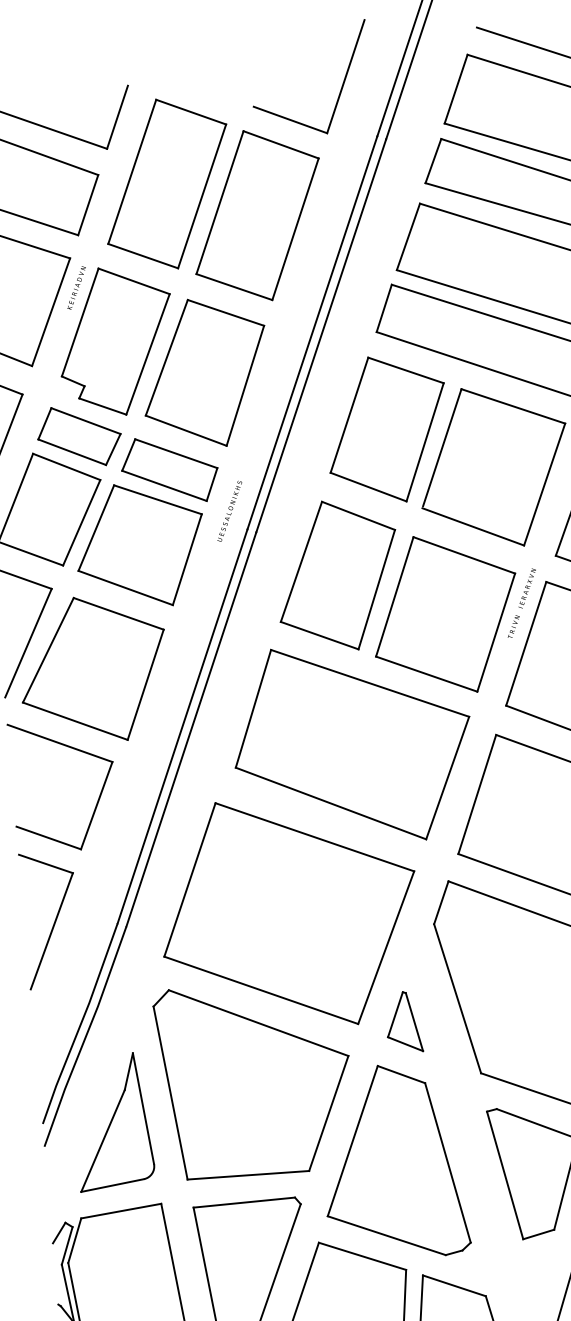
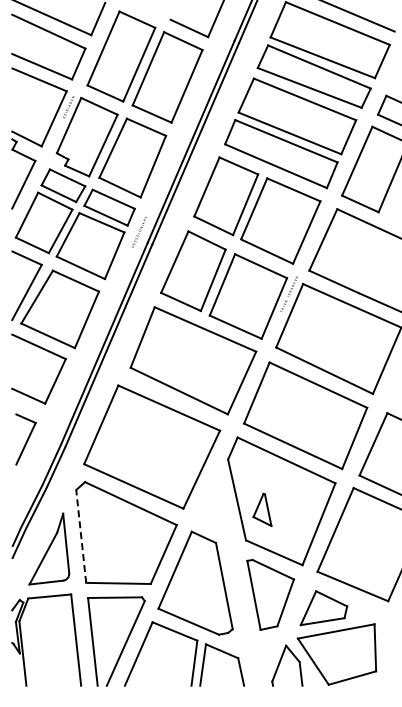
part: (49, 919) -> (25, 439), size x0.7
part: (403, 1021) -> (262, 509), moved
line: (171, 1093) -> (81, 536), solid -> dashed

